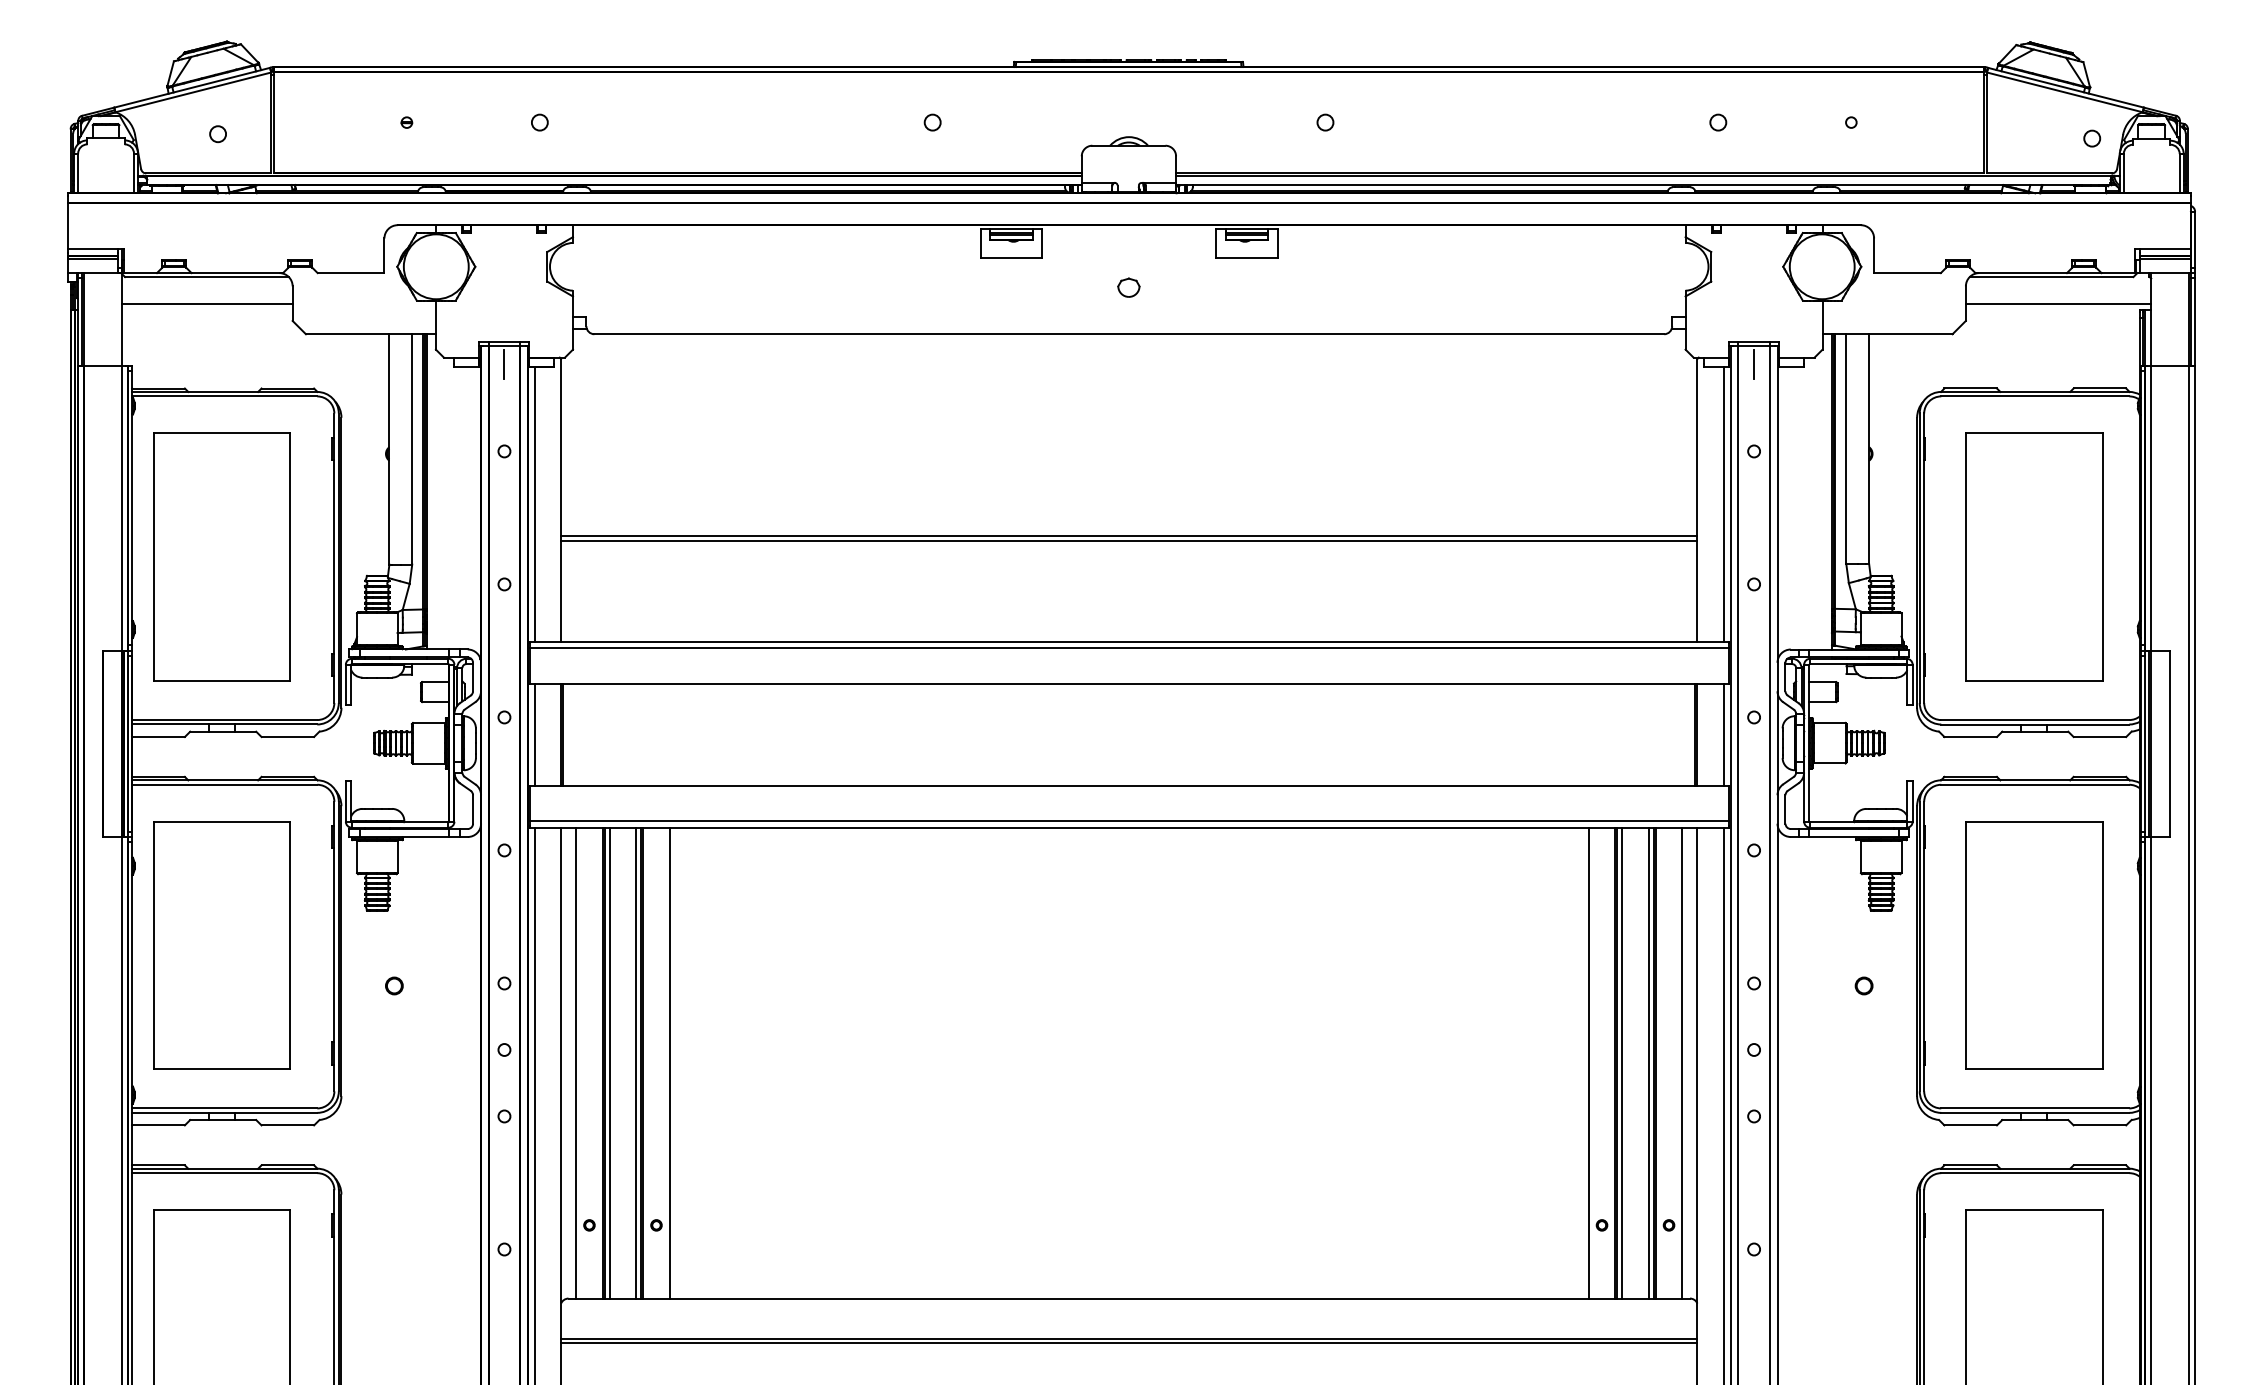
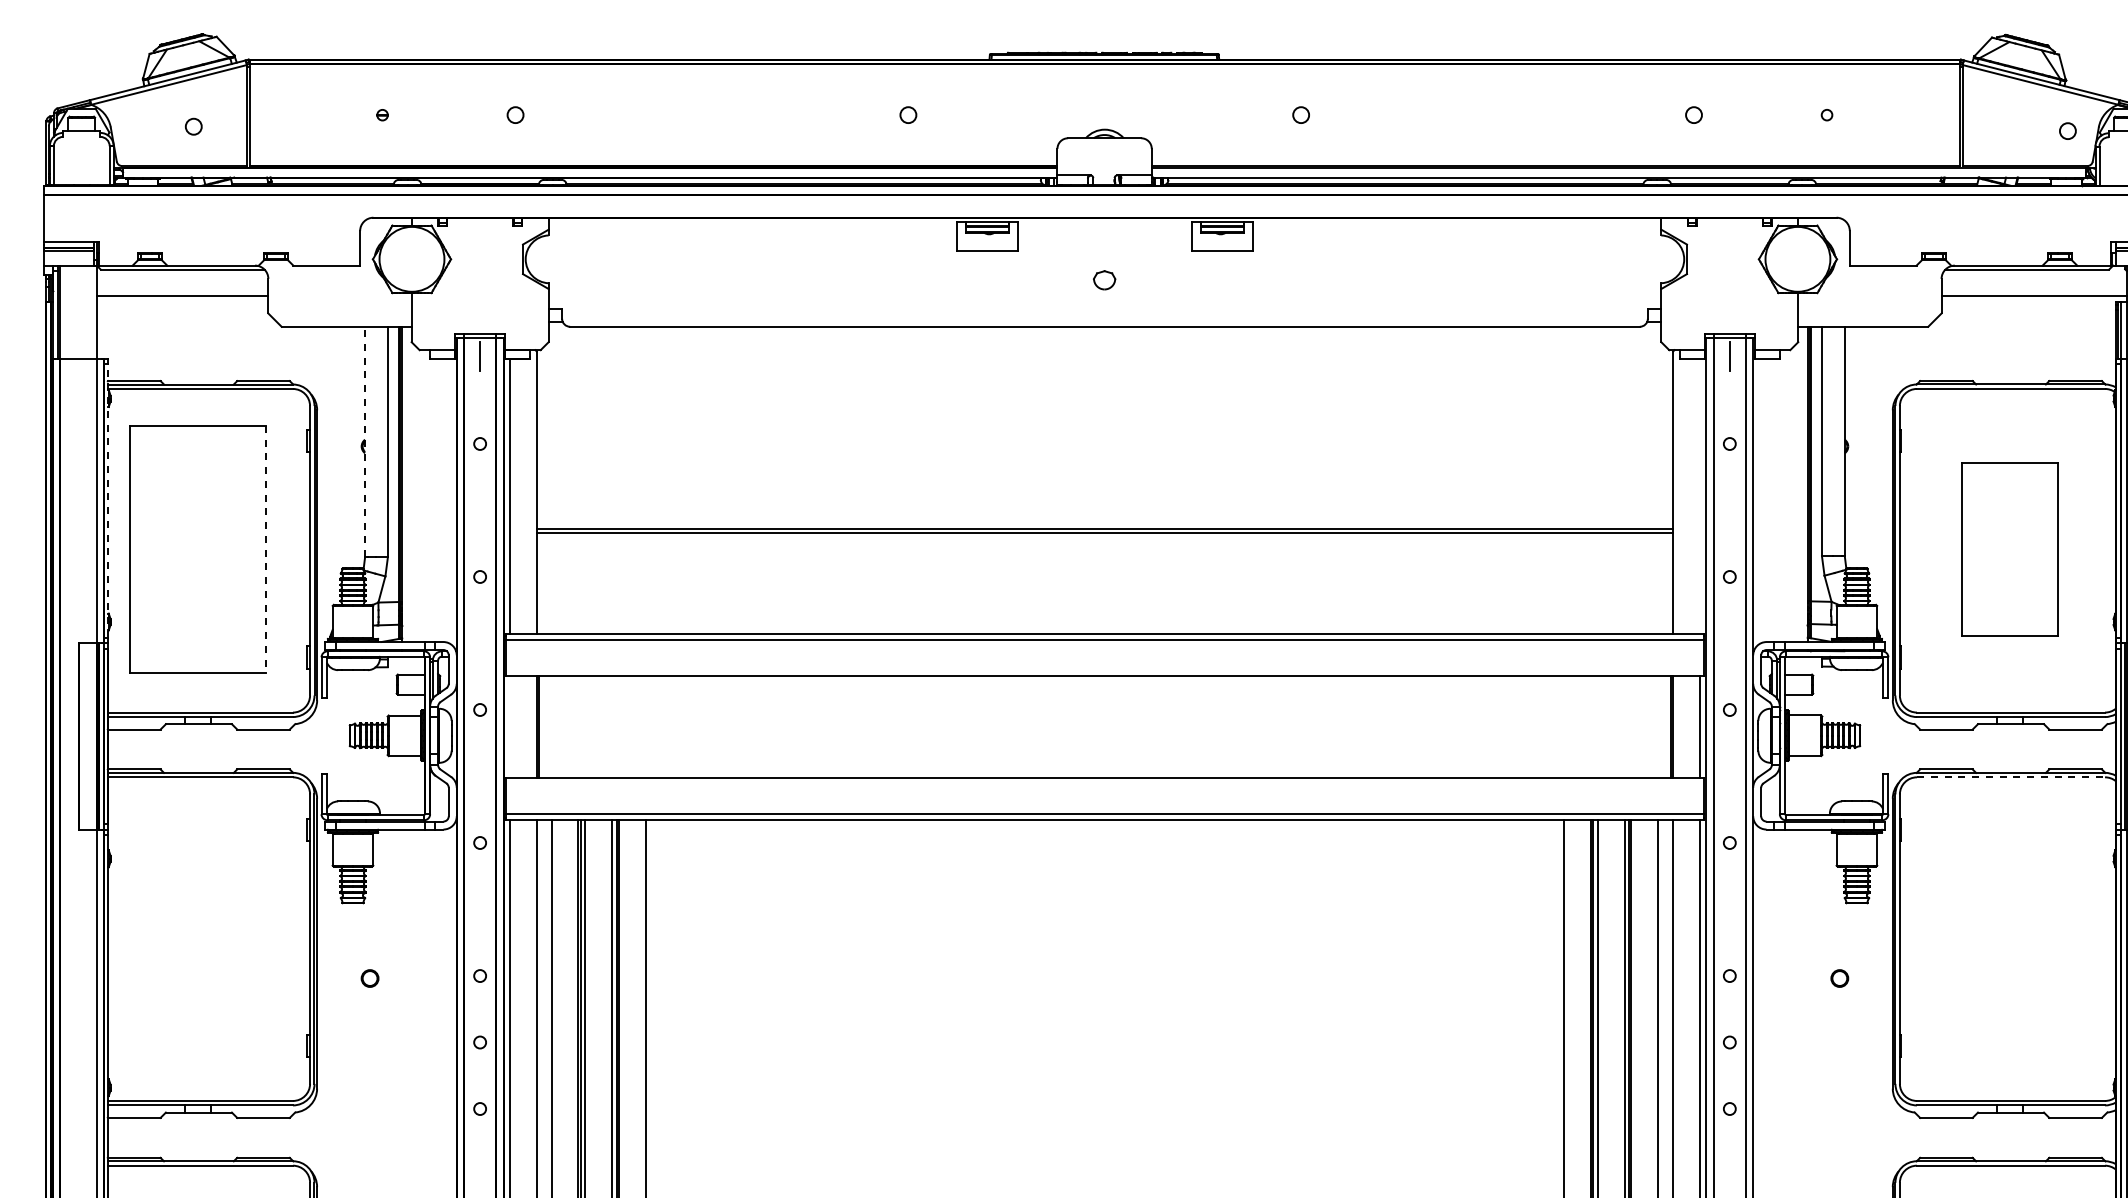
line: (389, 448) -> (365, 441), solid -> dashed
line: (1724, 504) -> (1700, 497), removed
line: (132, 508) -> (108, 501), solid -> dashed
line: (290, 556) -> (266, 549), solid -> dashed
part: (2034, 556) -> (2010, 549), size x0.7
line: (534, 734) -> (510, 727), removed
line: (2035, 784) -> (2011, 777), solid -> dashed
part: (221, 945) -> (197, 938), removed
part: (2034, 945) -> (2010, 938), removed

